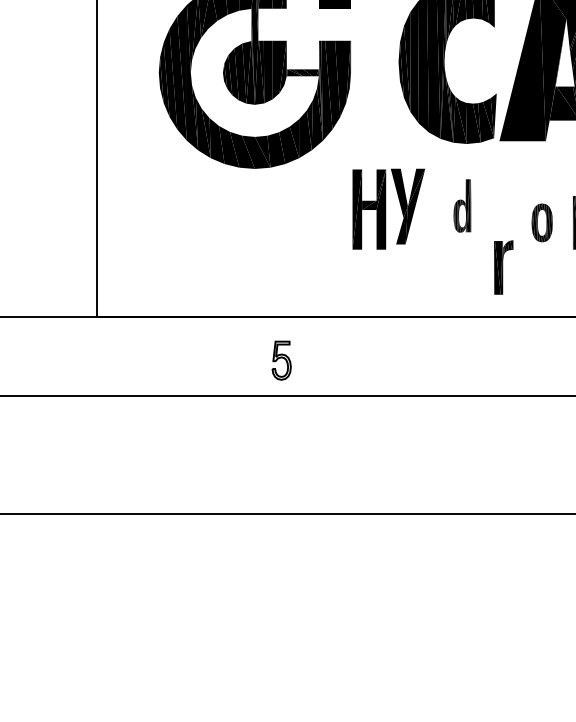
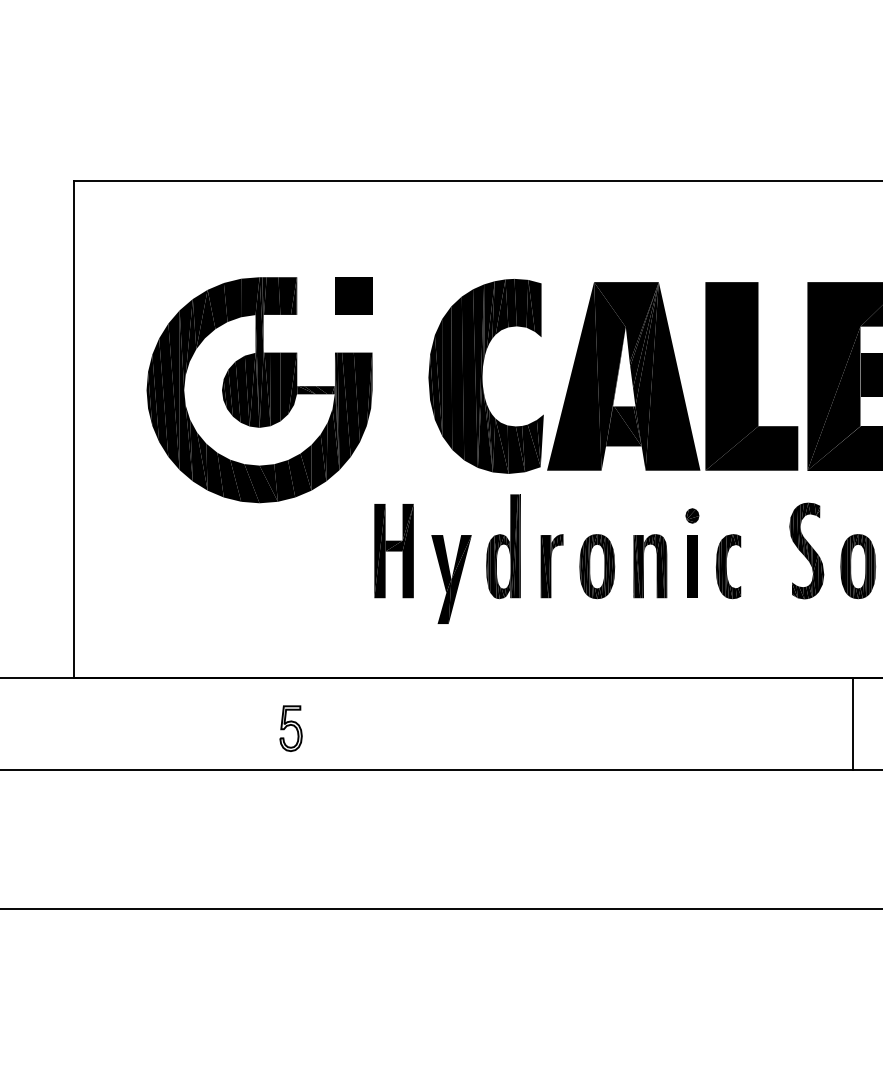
part: (462, 205) -> (503, 546), size x1.67
part: (407, 206) -> (451, 579), moved
part: (542, 222) -> (597, 566), size x1.43
part: (503, 267) -> (551, 566), moved

